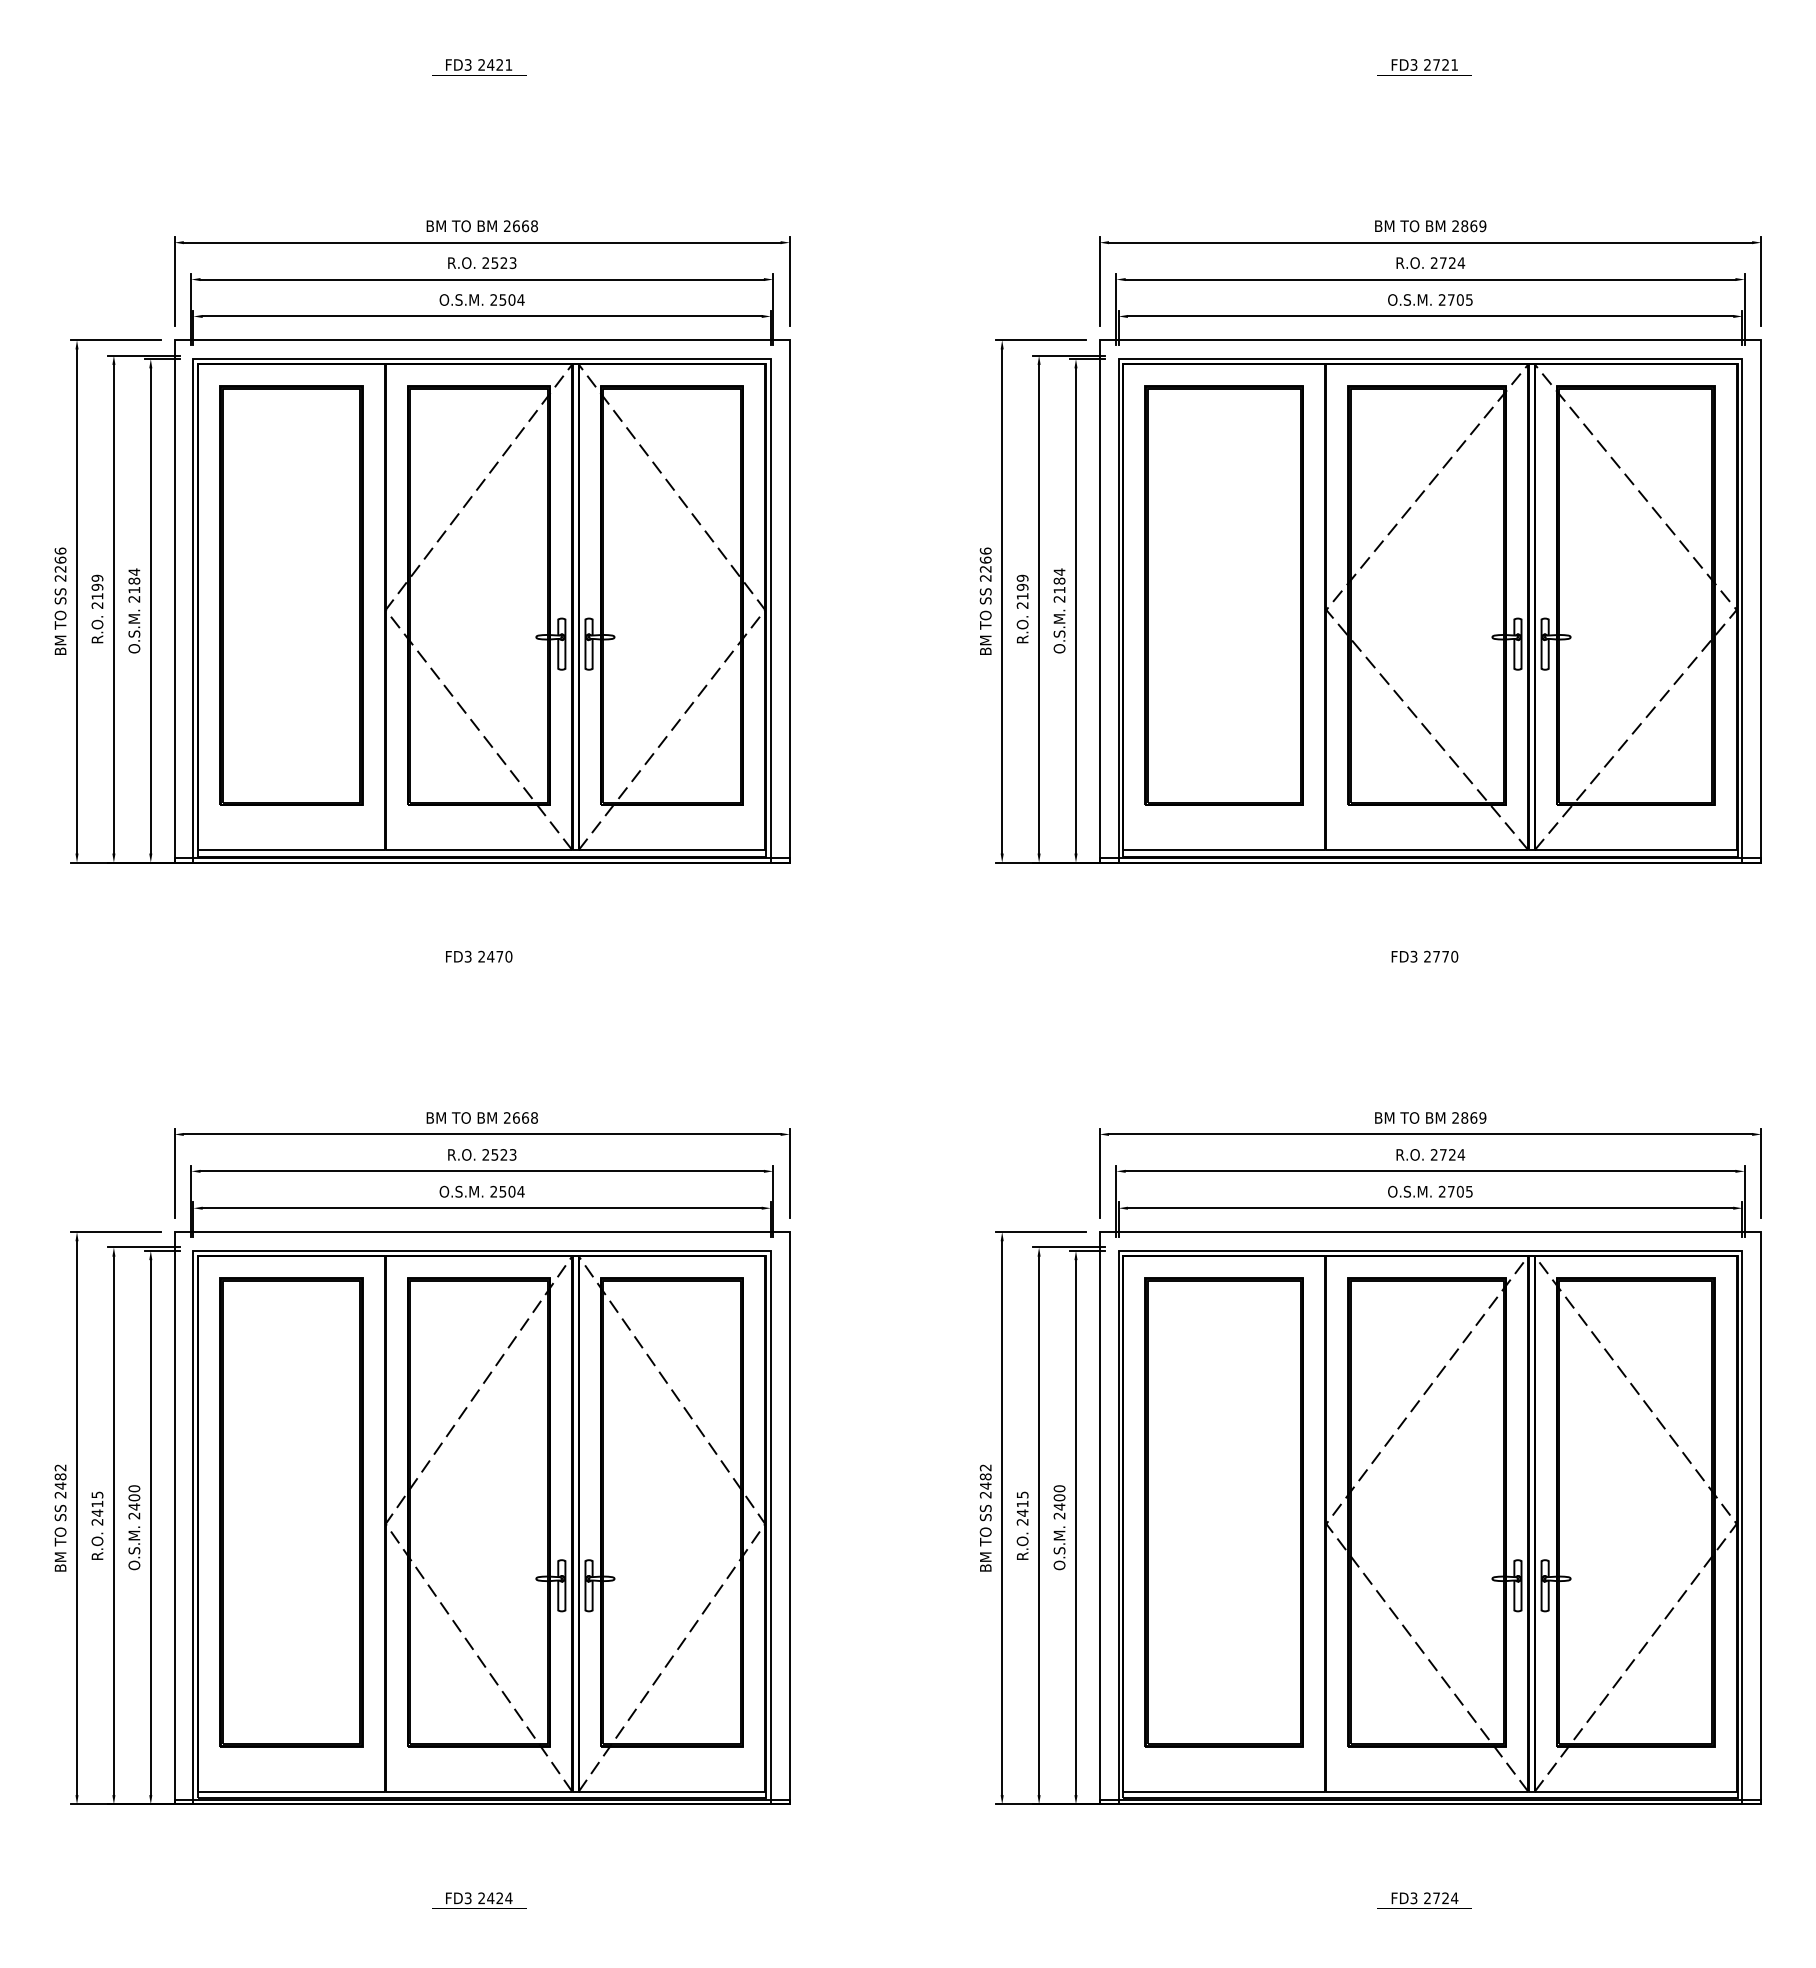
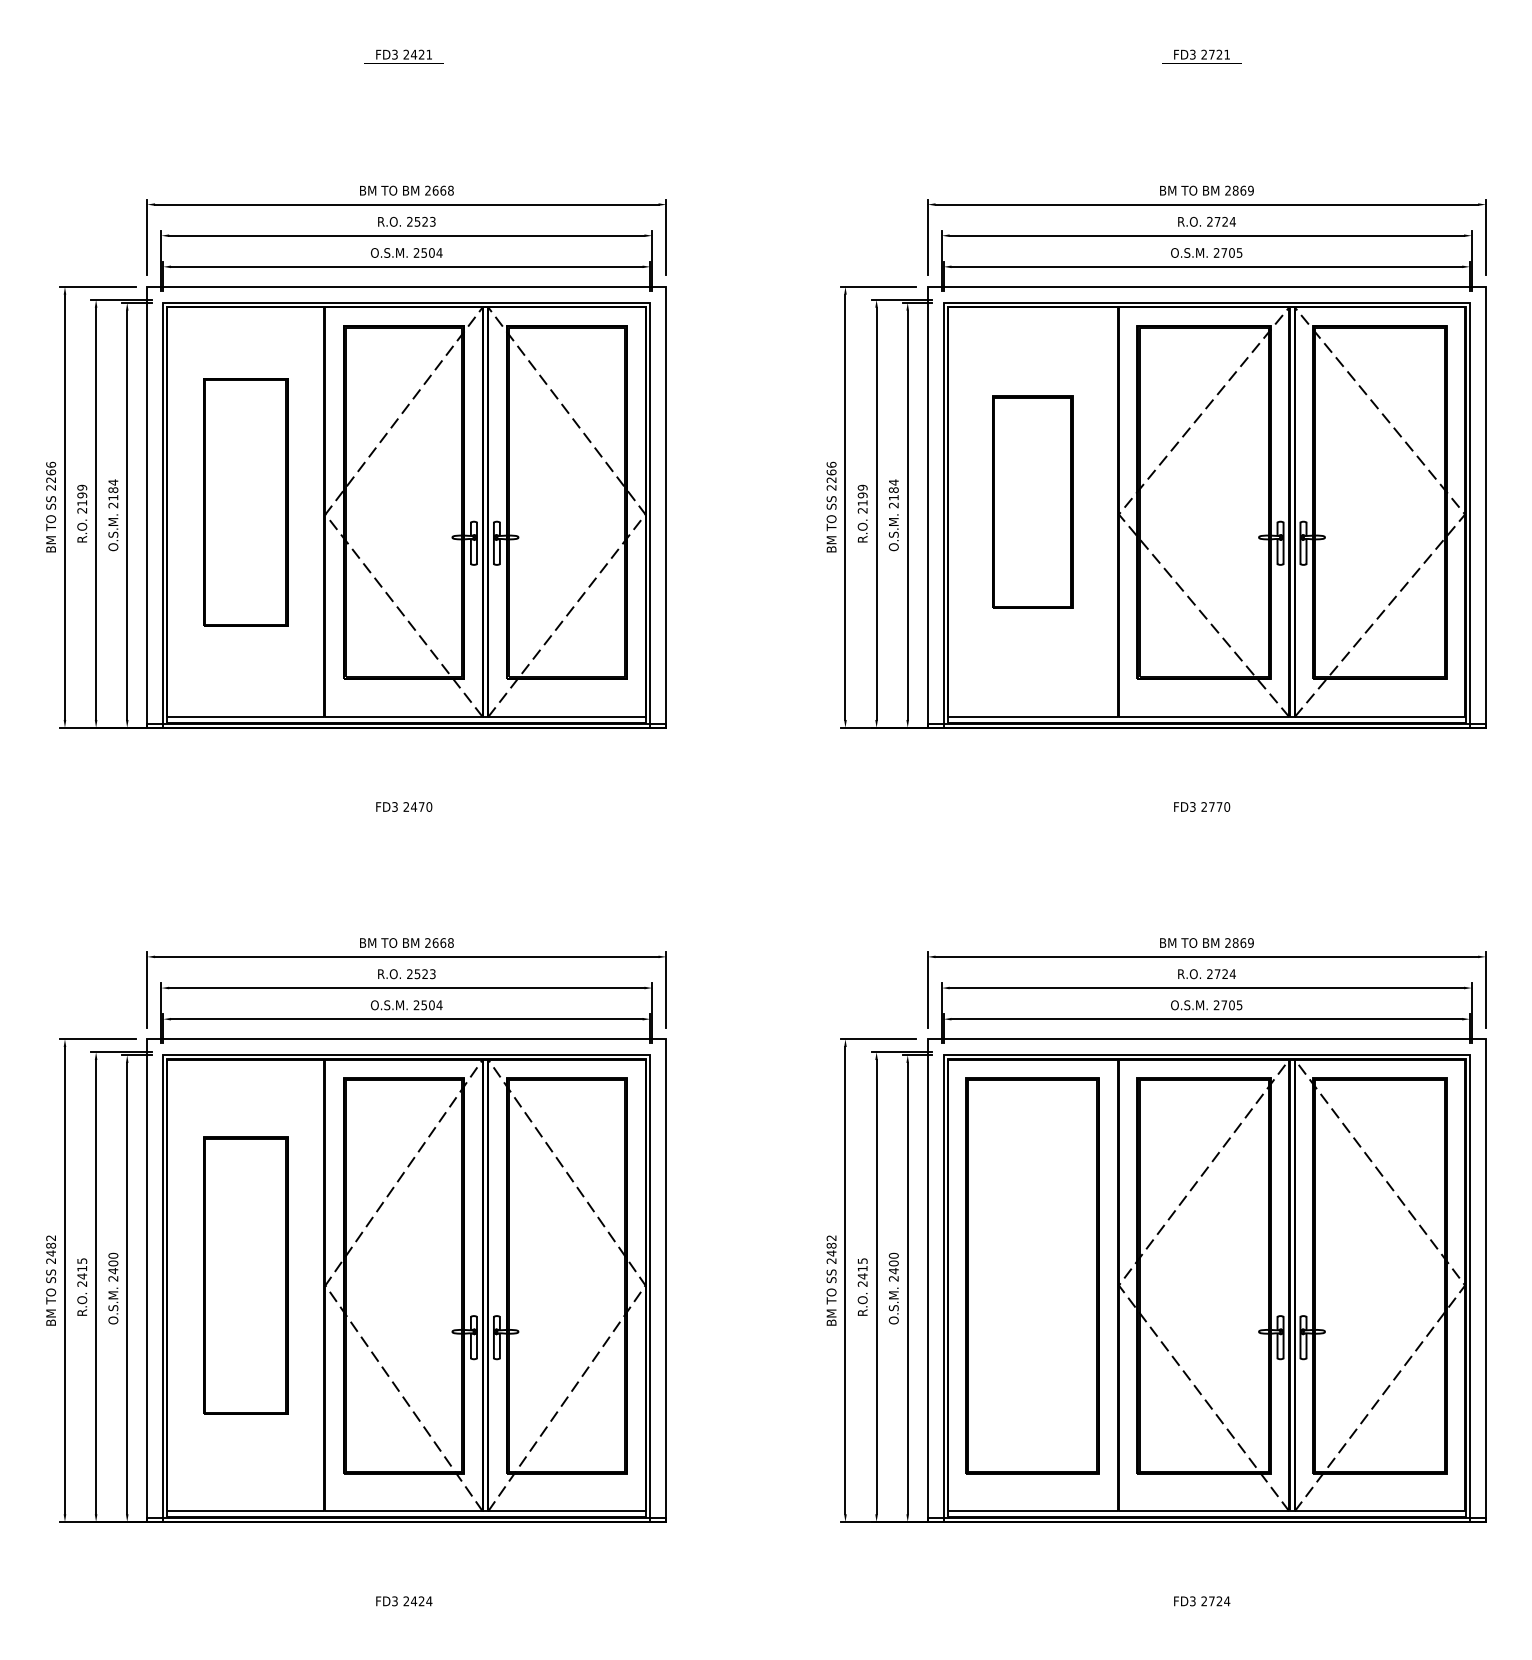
part: (291, 595) -> (245, 502), size x0.7
part: (1223, 595) -> (1032, 502), size x0.6
part: (291, 1512) -> (245, 1275), size x0.7

